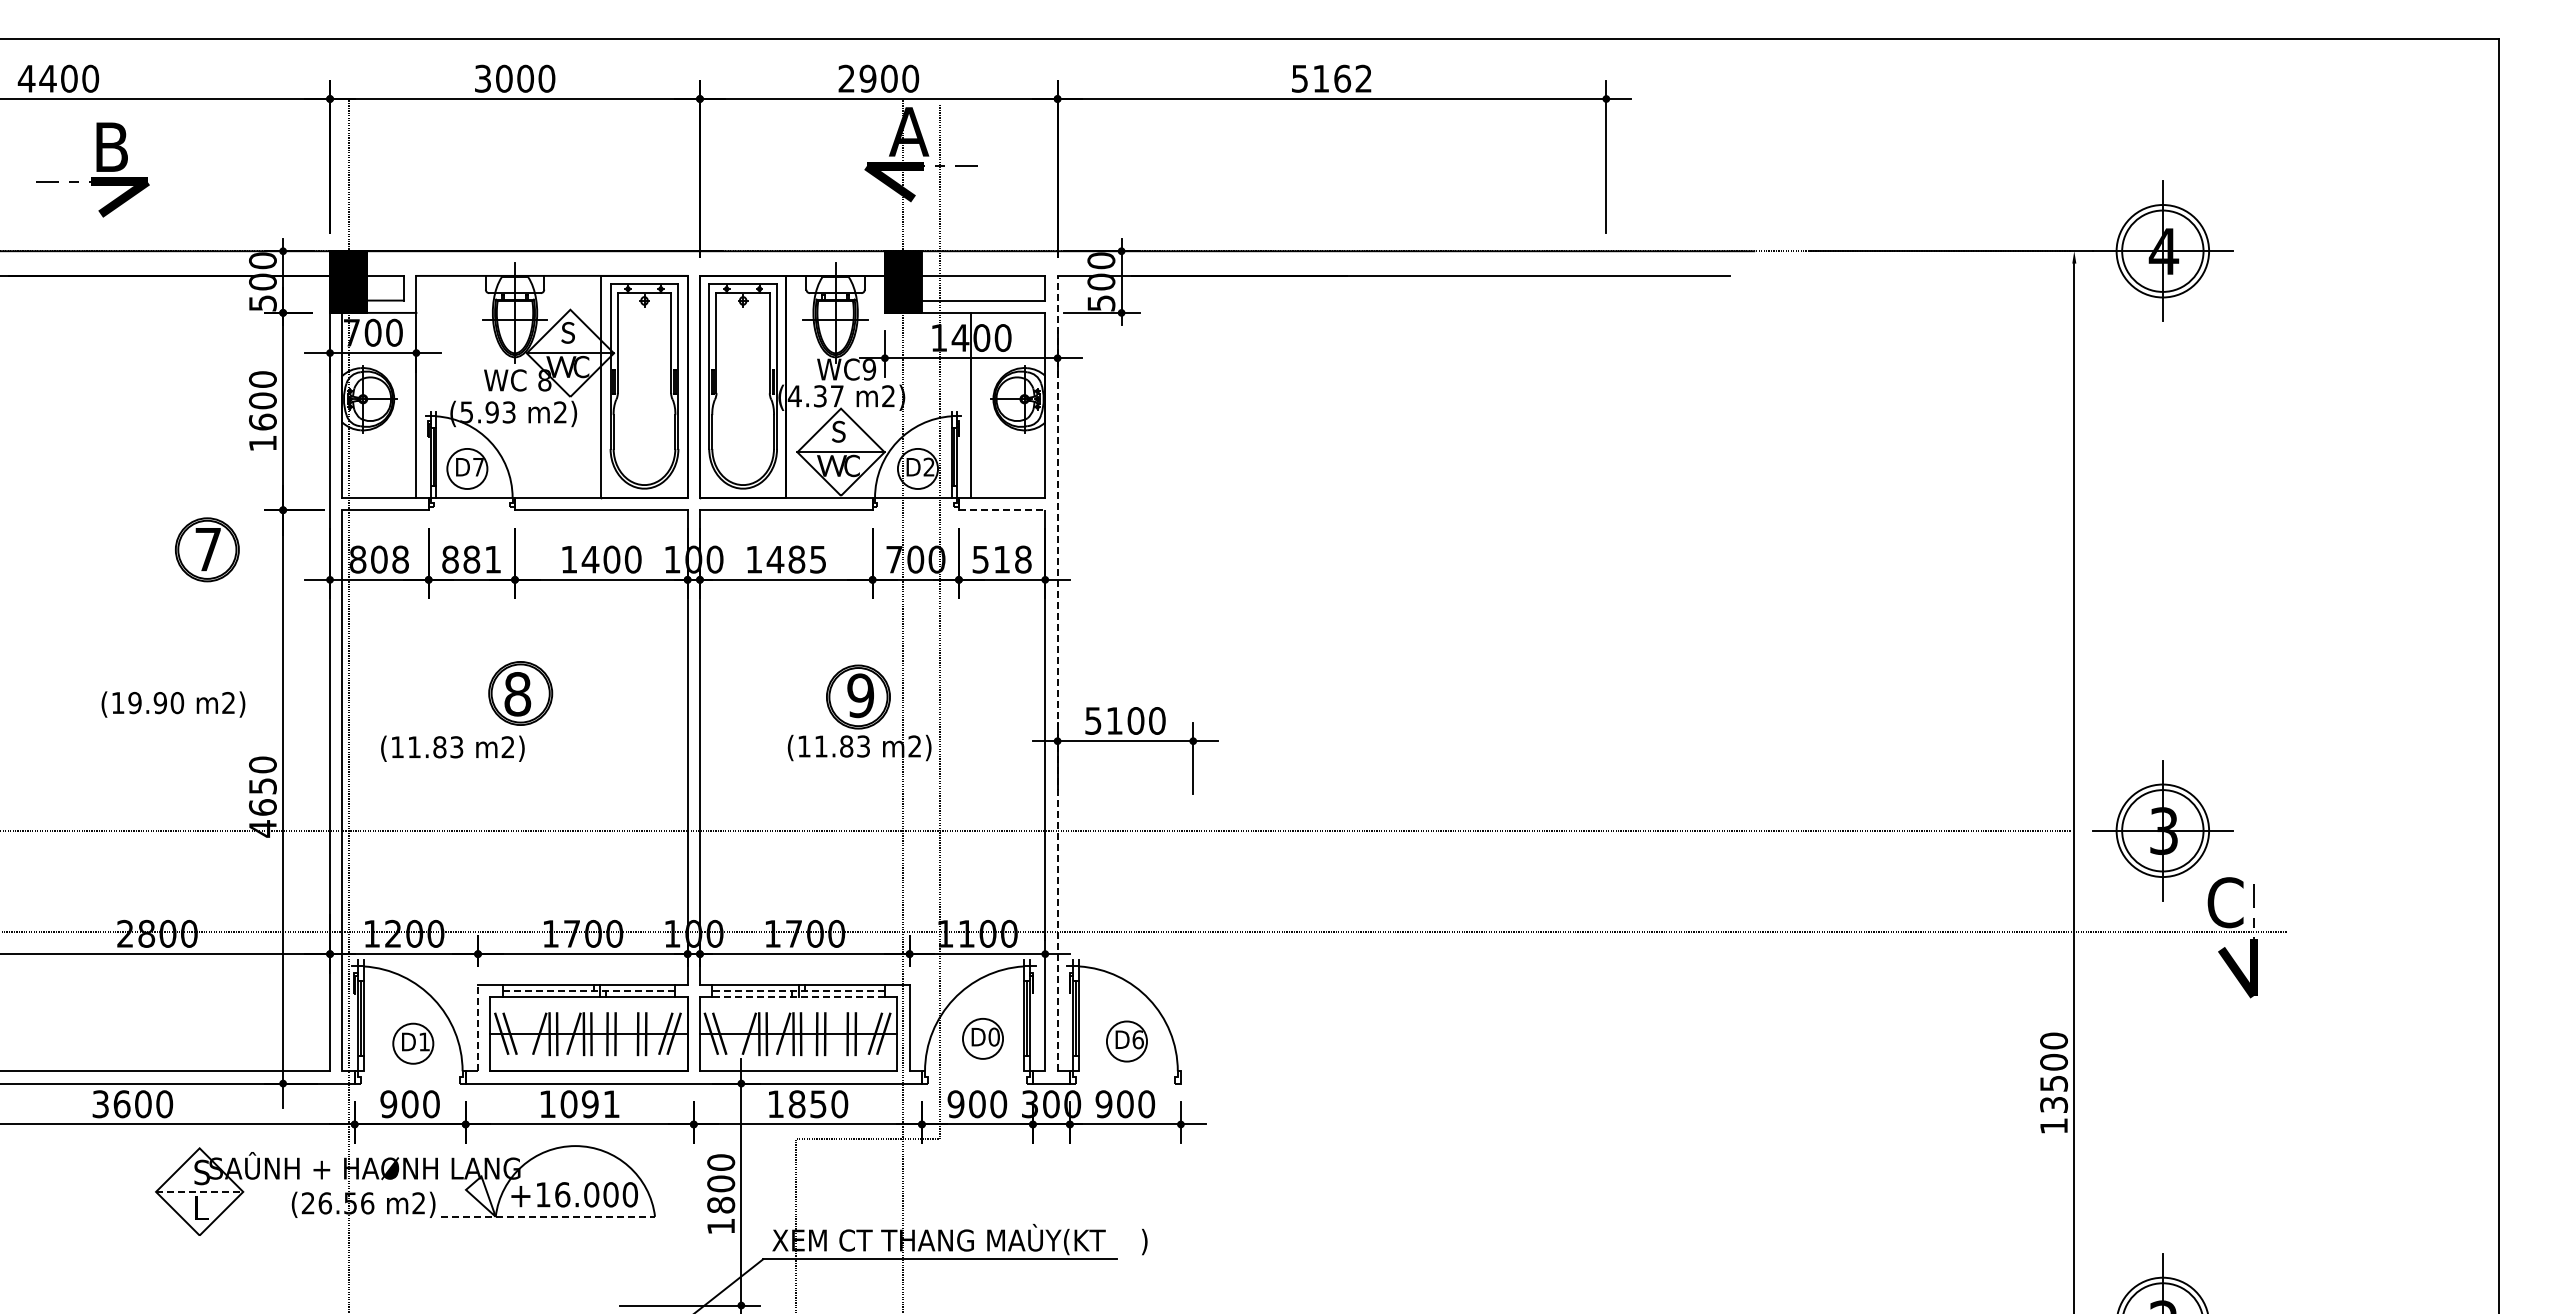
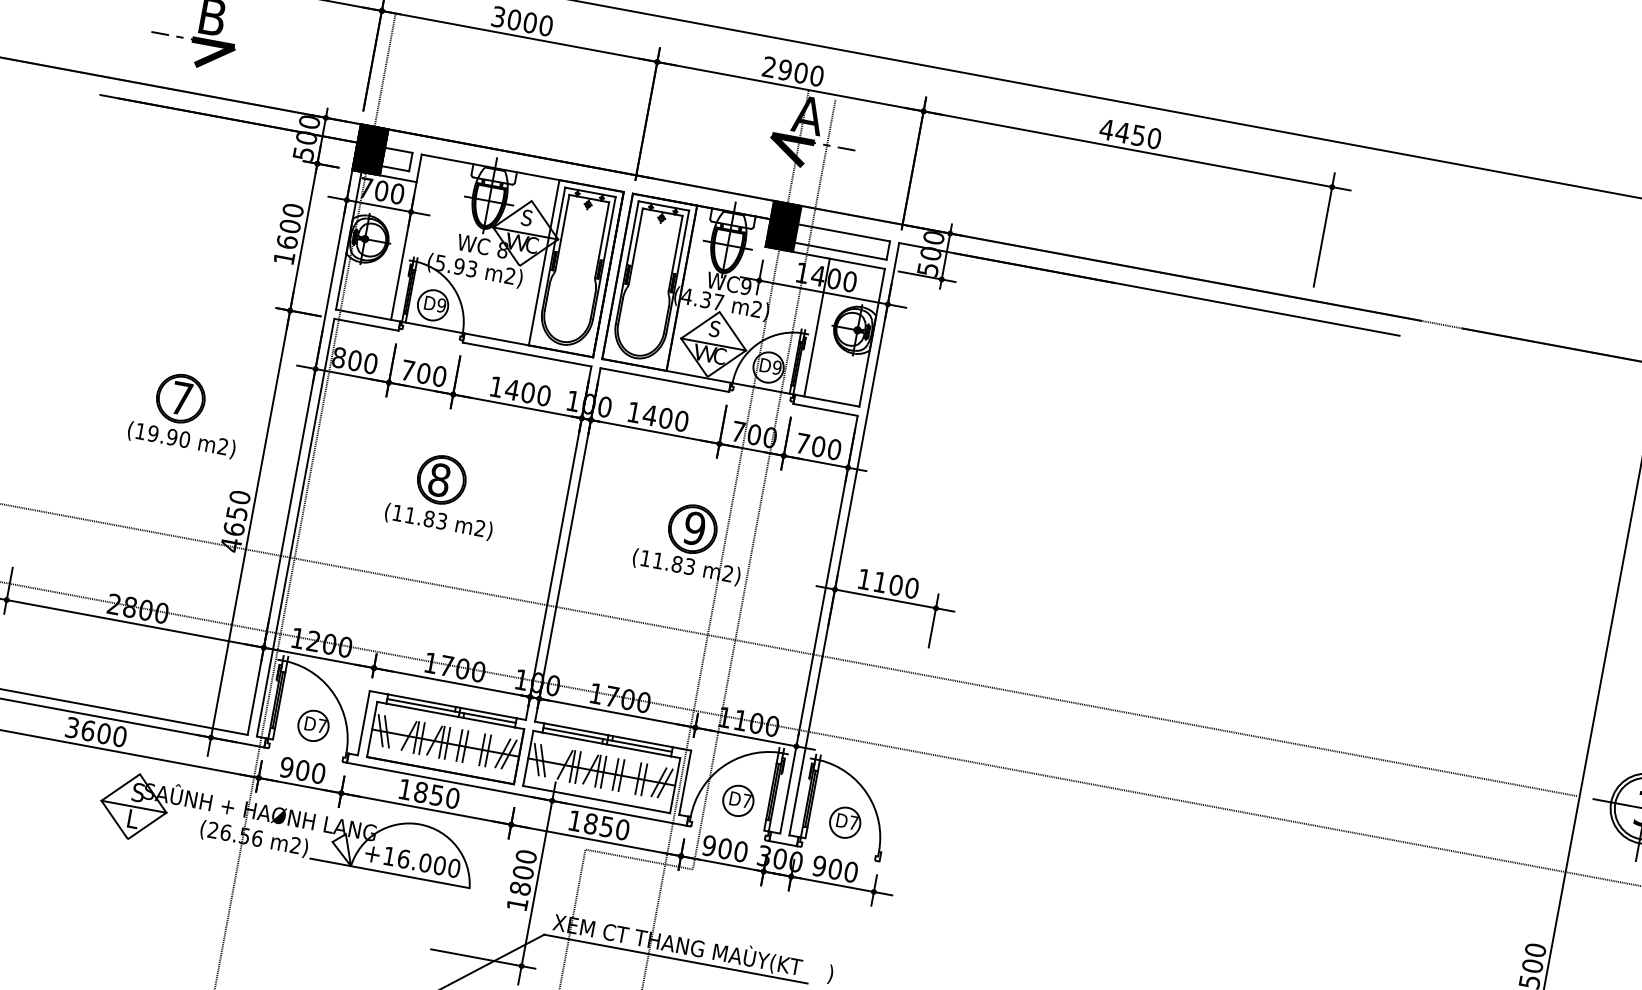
text: (1331, 78) -> (1130, 133), 5162 -> 4450
text: (478, 466) -> (441, 305), D7 -> D9
text: (928, 466) -> (776, 367), D2 -> D9
line: (1002, 510) -> (825, 410), dashed -> solid
part: (207, 549) -> (181, 398), moved
text: (400, 559) -> (370, 363), 808 -> 800
text: (471, 559) -> (423, 373), 881 -> 700
text: (807, 559) -> (673, 419), 1485 -> 1400
text: (1001, 559) -> (818, 446), 518 -> 700
line: (1057, 673) -> (844, 539), dashed -> solid
text: (1093, 720) -> (864, 579), 5100 -> 1100
text: (452, 748) -> (438, 521), moved
line: (589, 991) -> (451, 711), dashed -> solid
line: (798, 991) -> (607, 740), dashed -> solid
line: (798, 997) -> (606, 744), dashed -> solid
line: (478, 1027) -> (364, 722), dashed -> solid
text: (993, 1036) -> (746, 800), D0 -> D7
text: (1137, 1039) -> (853, 822), D6 -> D7
text: (424, 1041) -> (322, 725), D1 -> D7
text: (590, 1104) -> (437, 795), 1091 -> 1850
line: (199, 1191) -> (133, 806), dashed -> solid
line: (548, 1216) -> (390, 873), dashed -> solid

